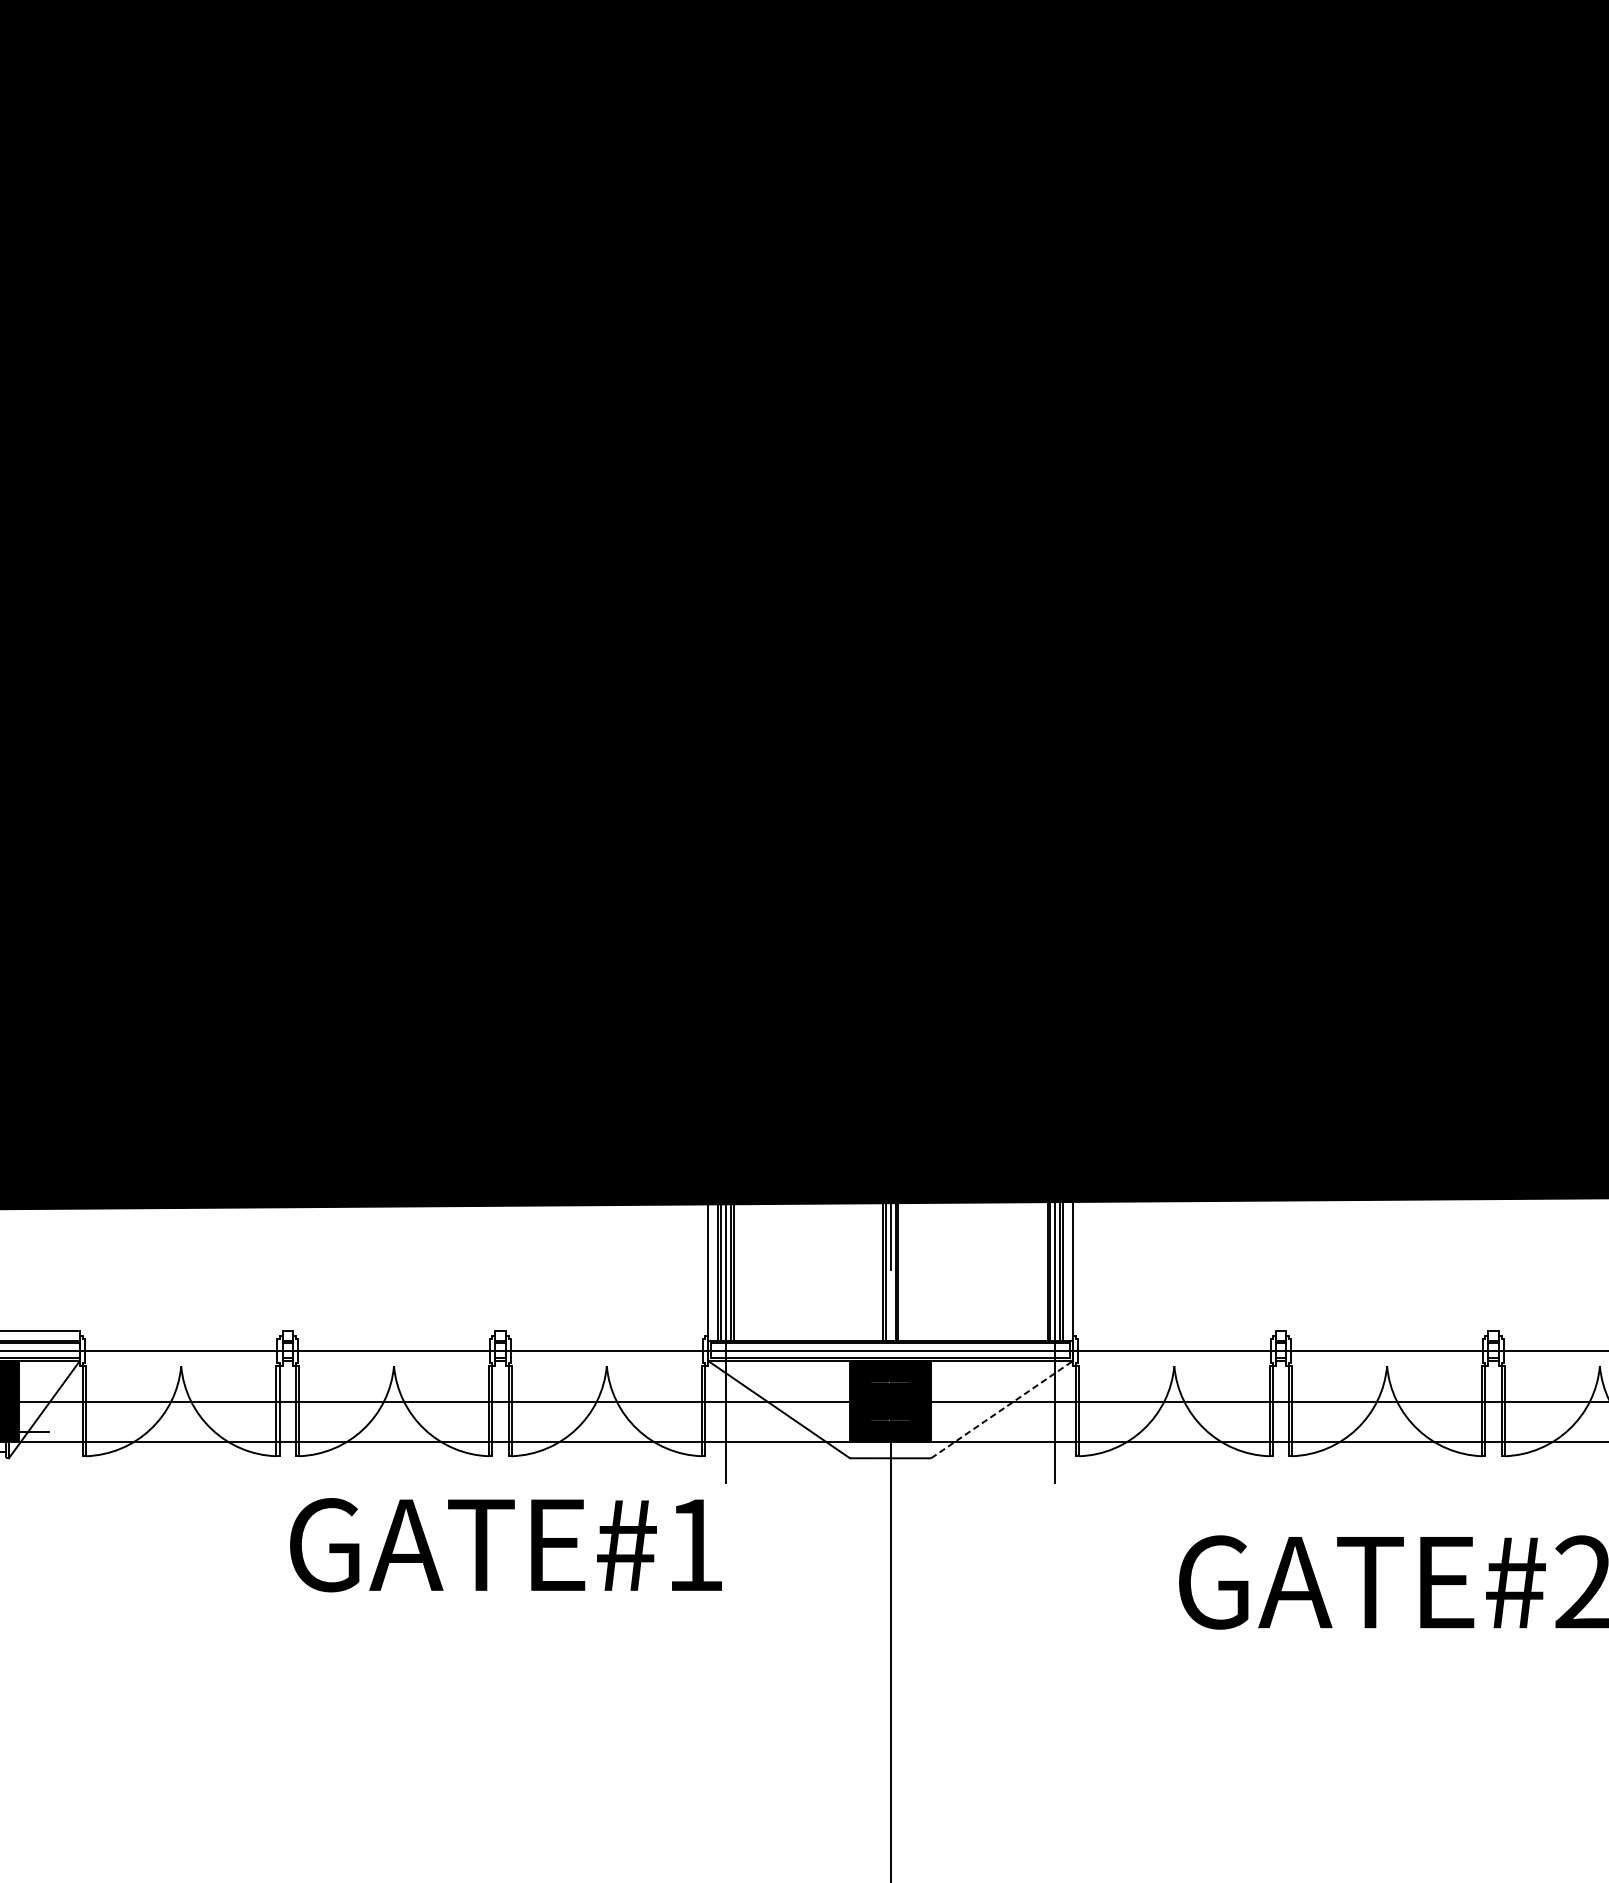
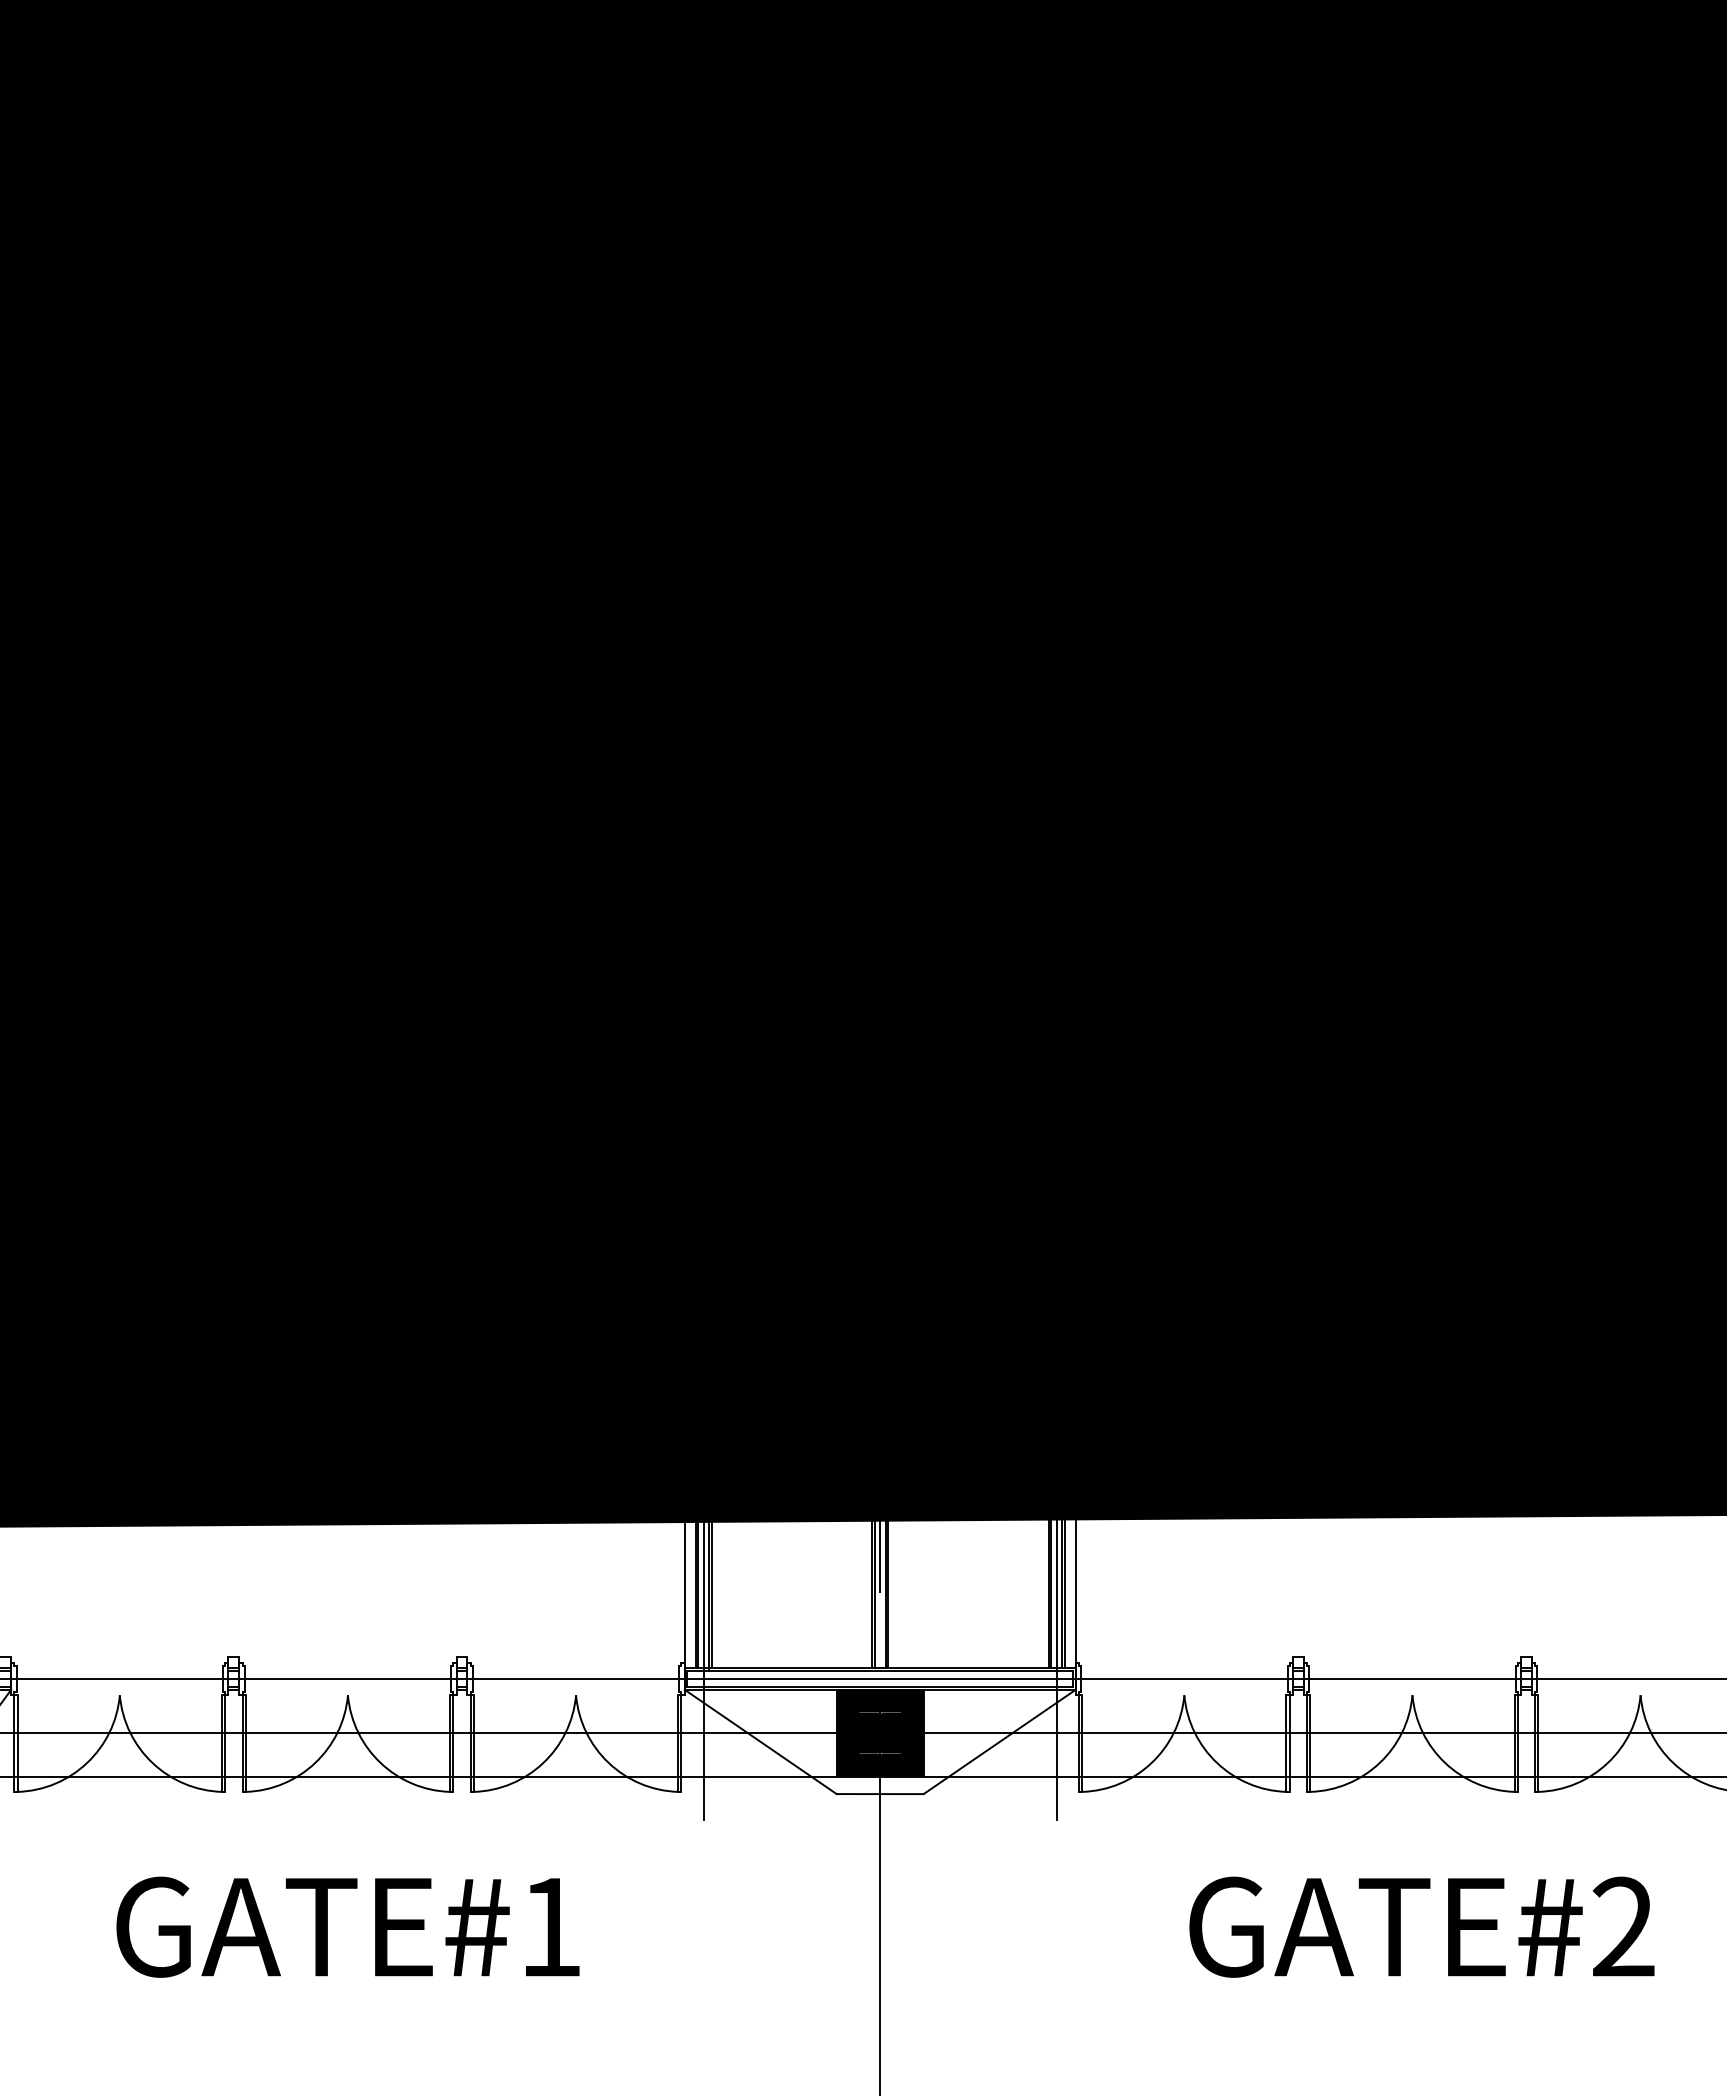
line: (1002, 1409) -> (1000, 1741), dashed -> solid
text: (505, 1544) -> (347, 1926), moved

